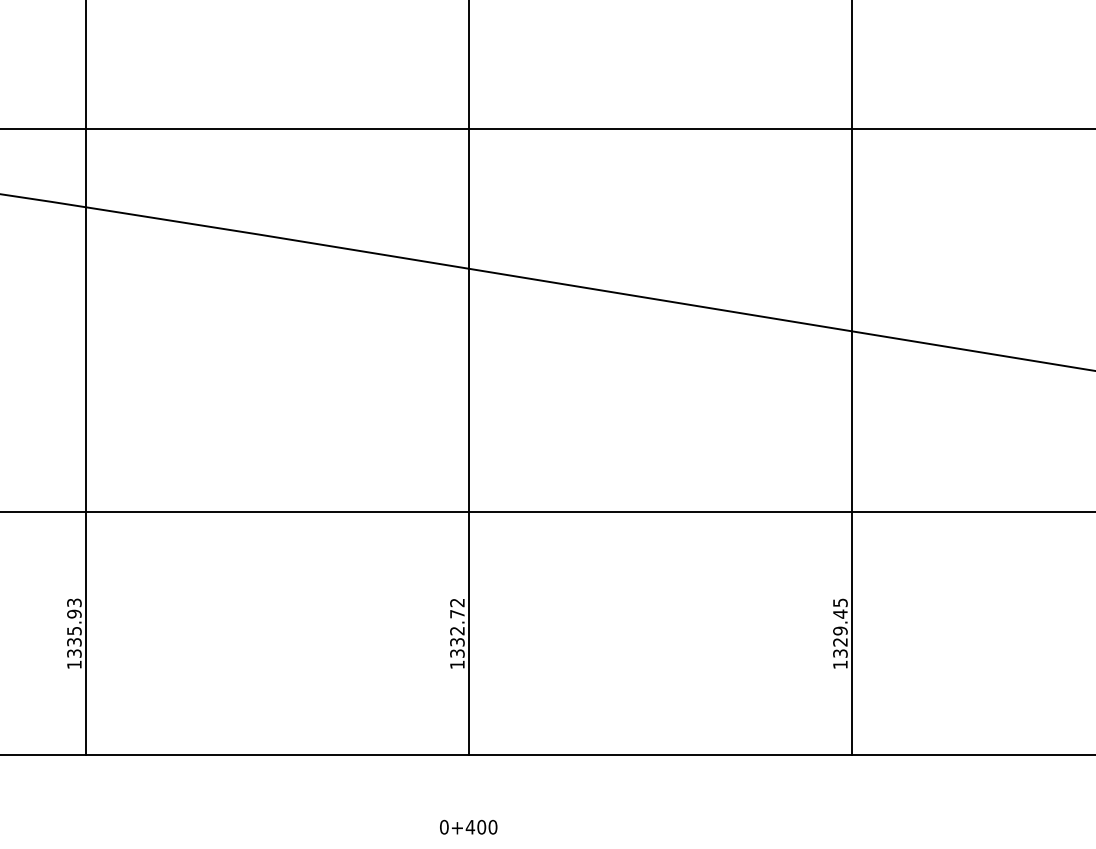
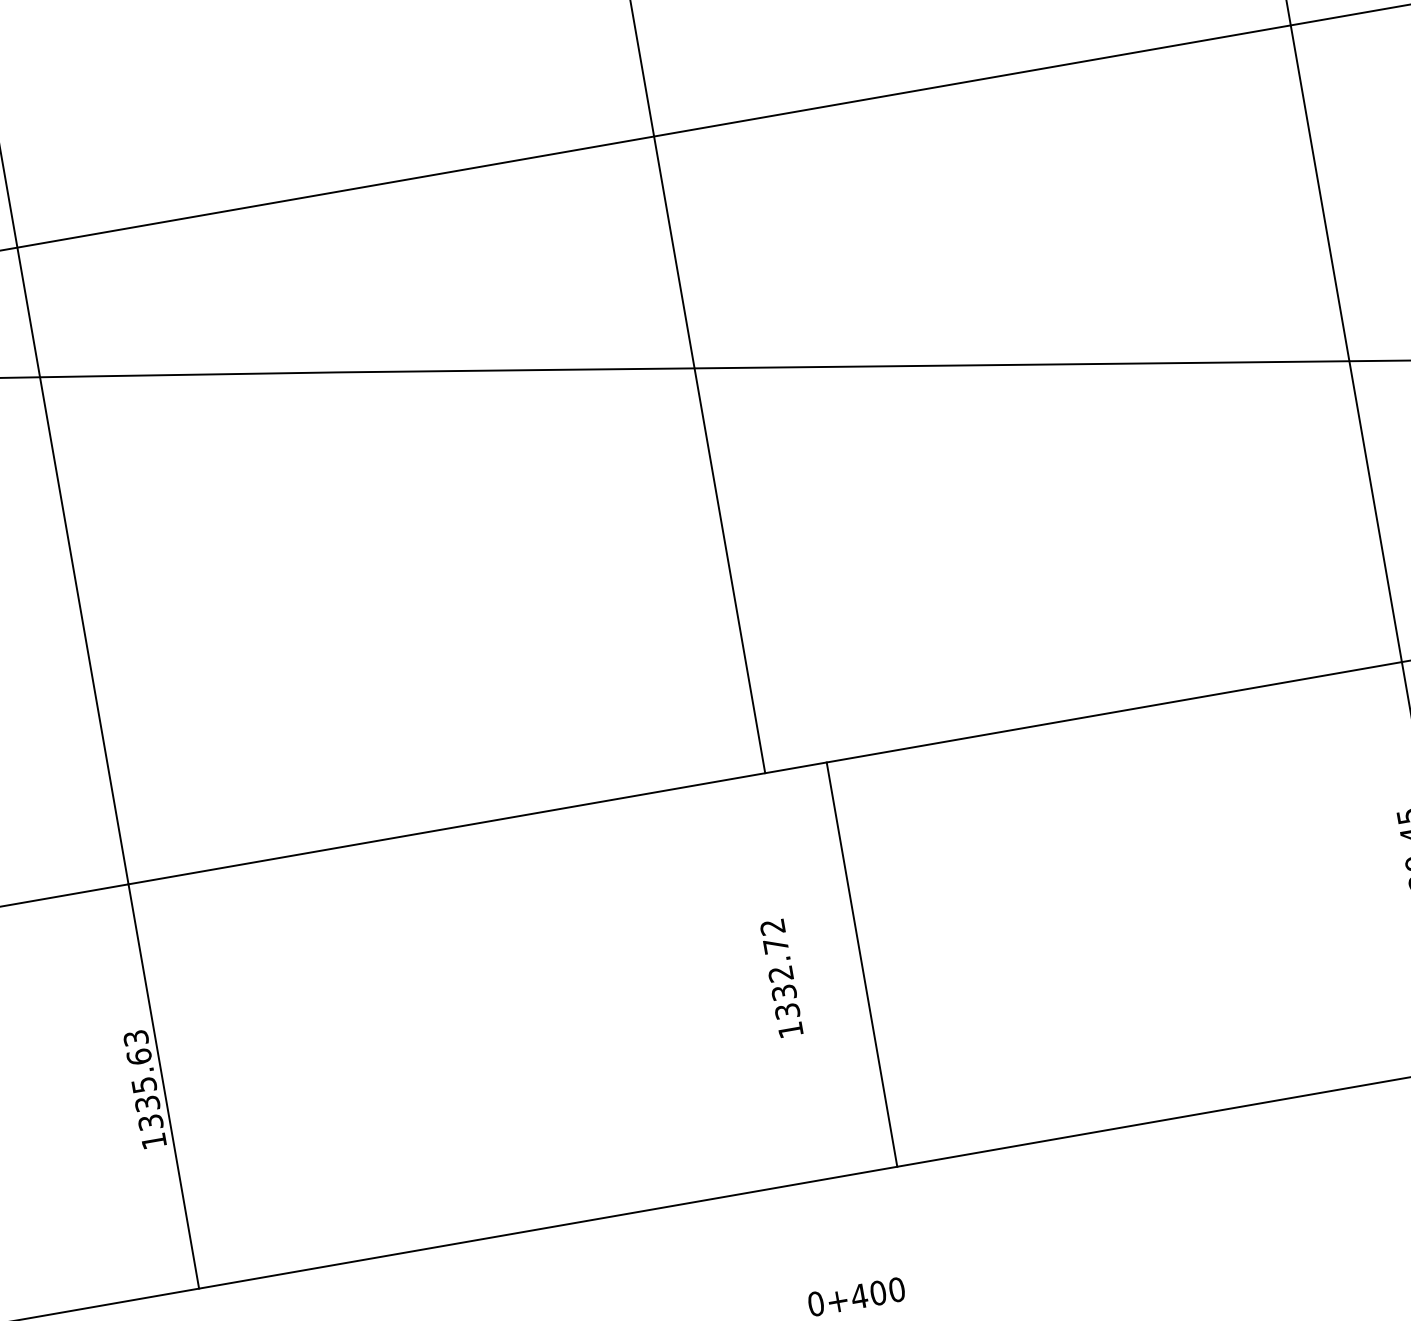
text: (74, 613) -> (139, 1055), 1335.93 -> 1335.63
line: (468, 633) -> (861, 964), moved

